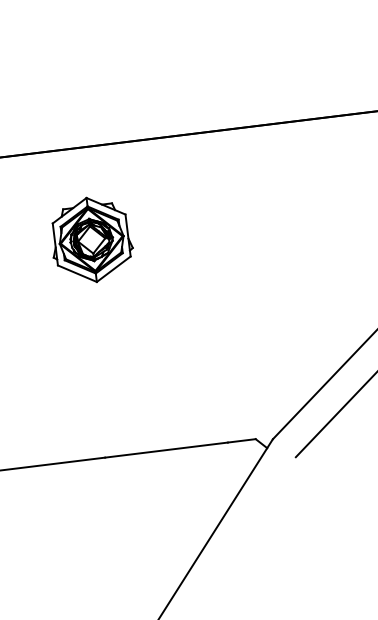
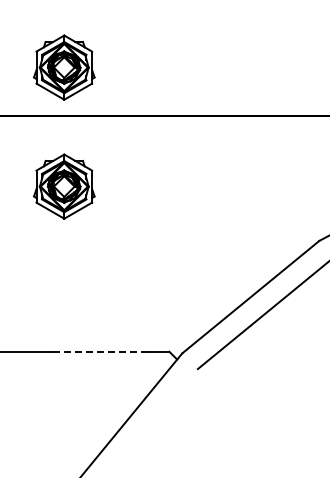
part: (72, 84) -> (64, 67), added
line: (166, 449) -> (101, 351), solid -> dashed

